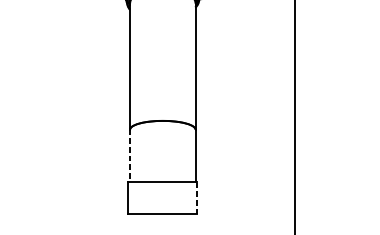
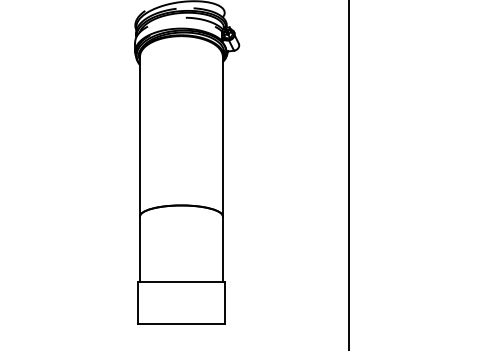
line: (129, 155) -> (139, 249), dashed -> solid
line: (197, 198) -> (225, 303), dashed -> solid

